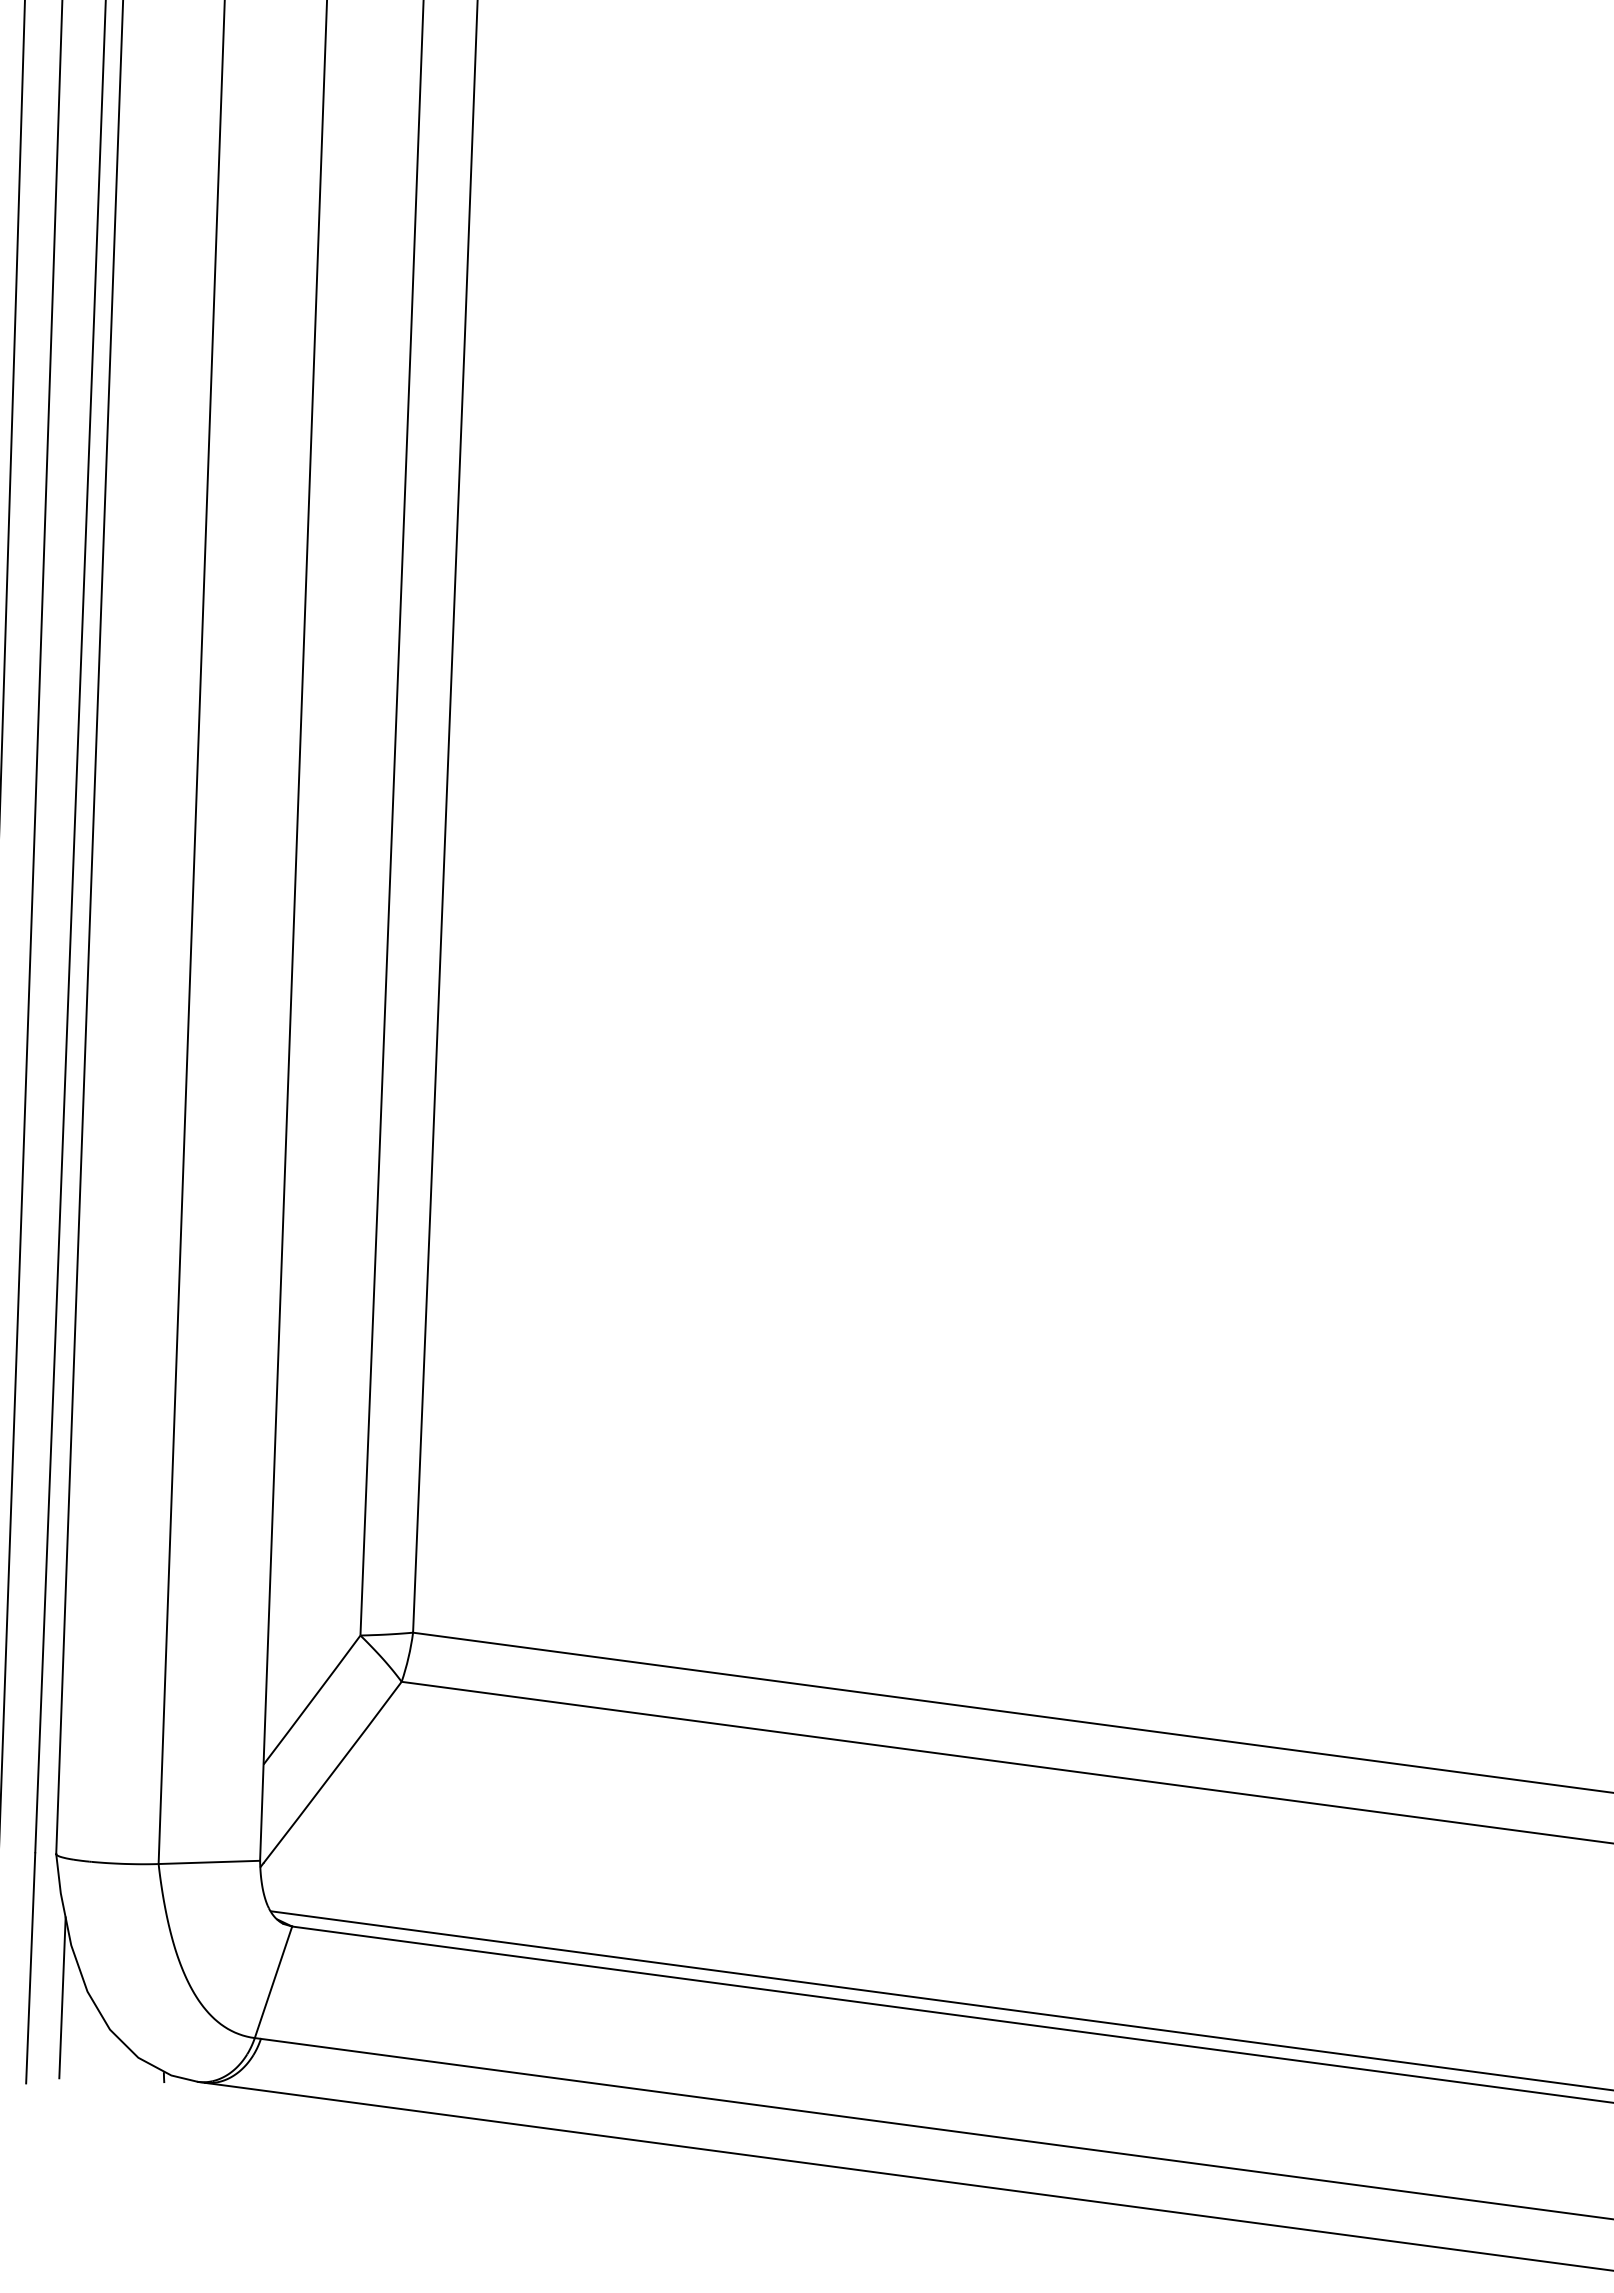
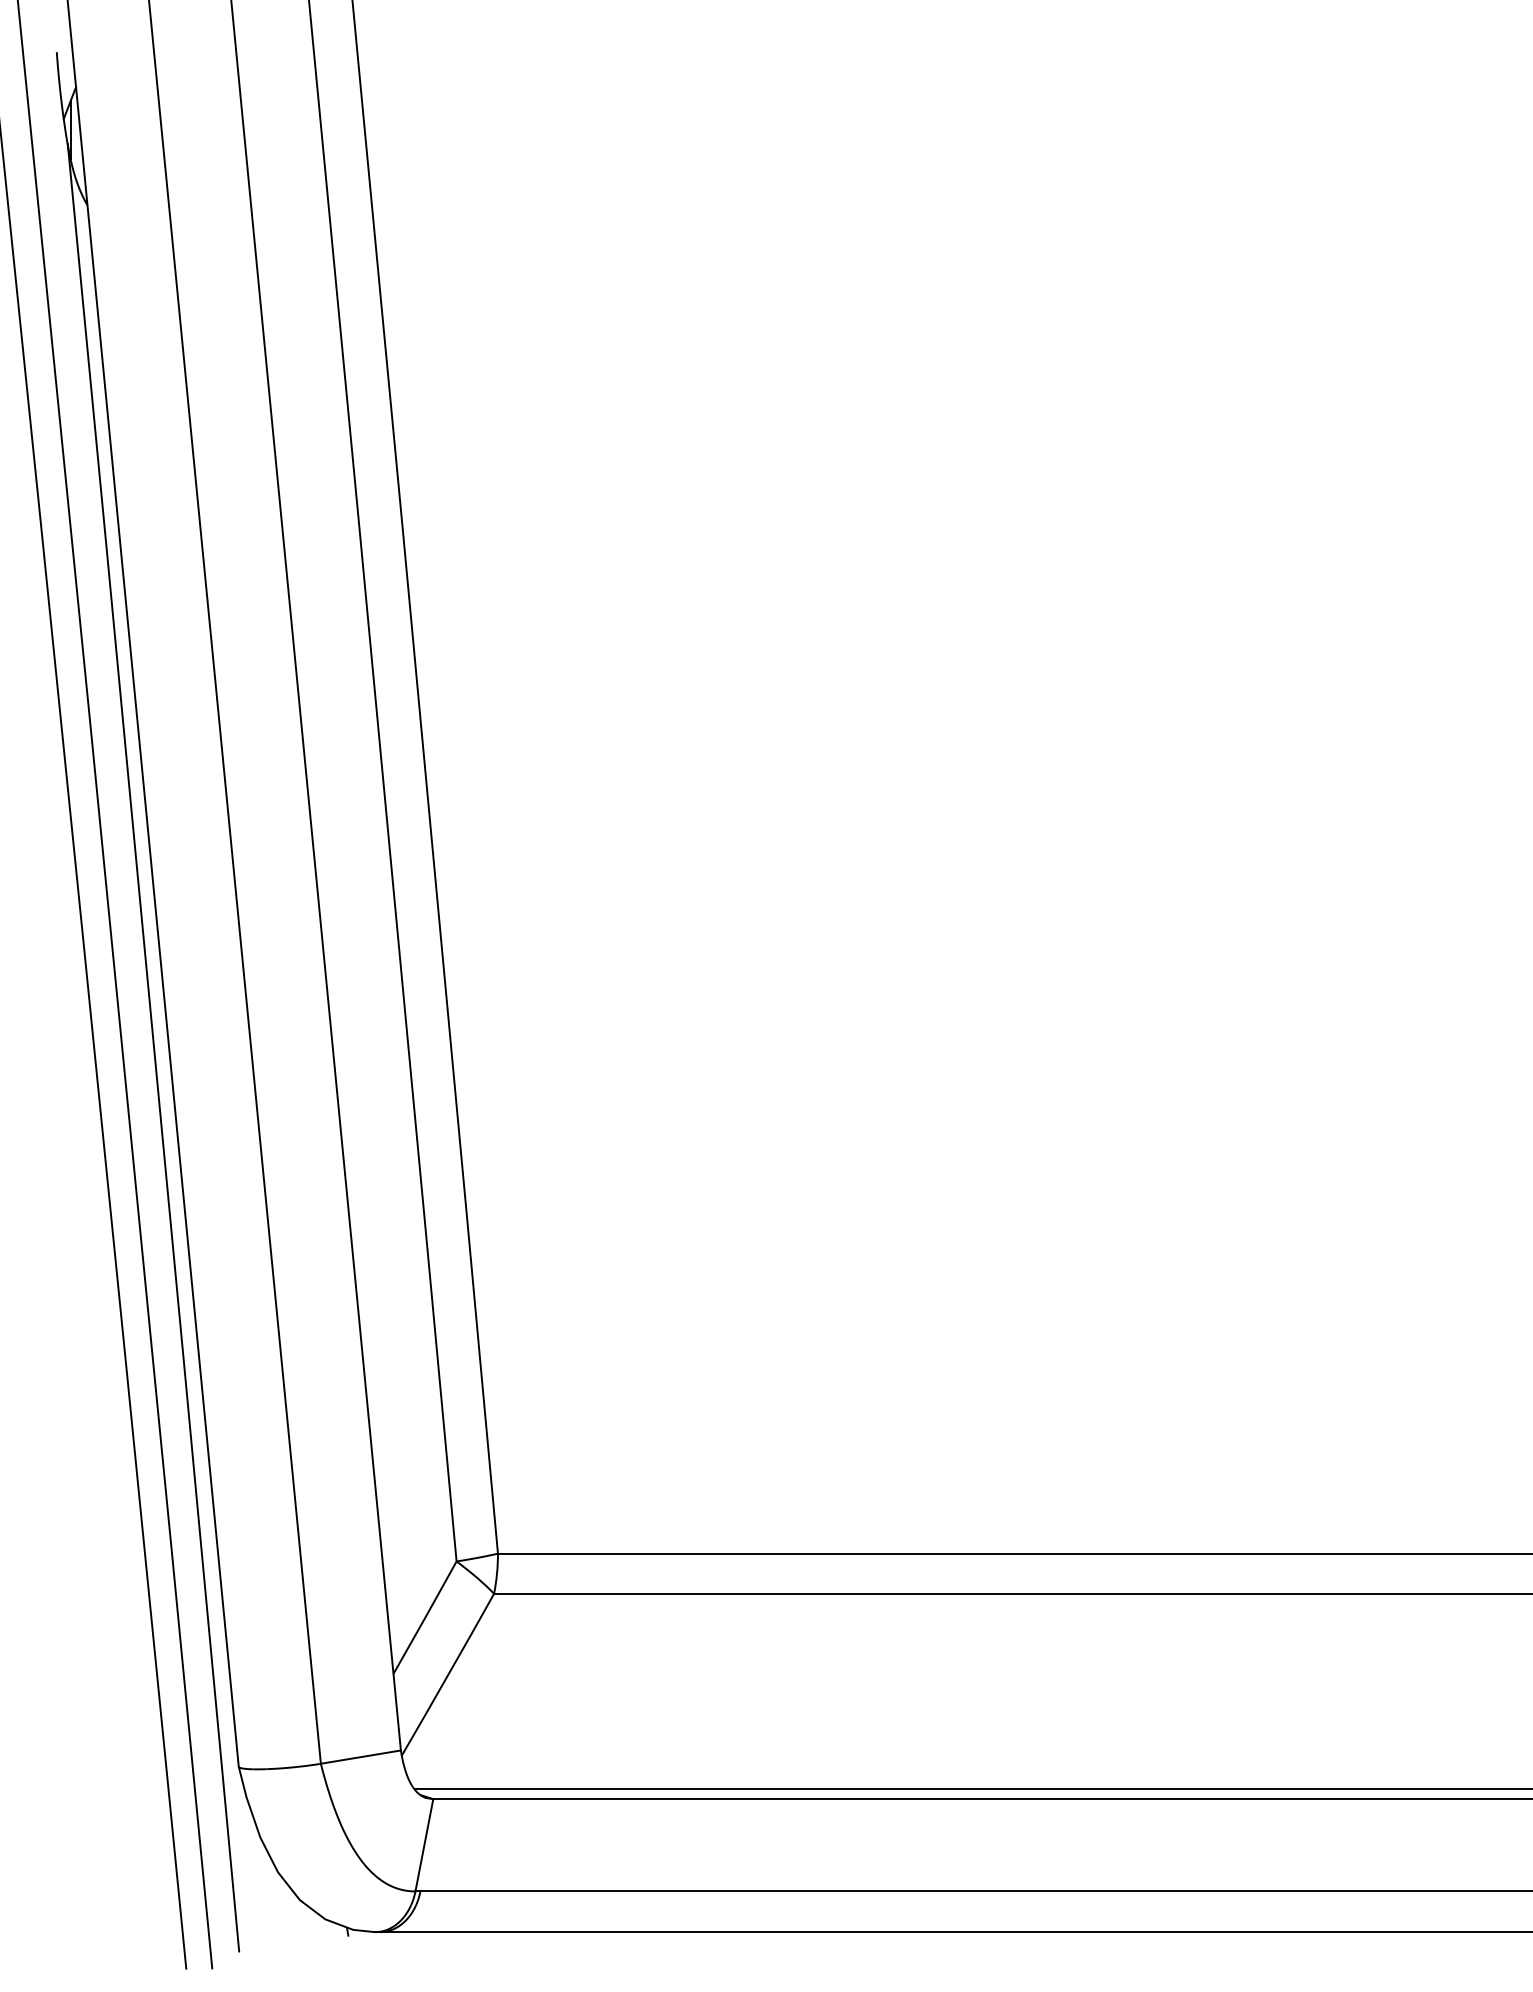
line: (62, 1997) -> (258, 1879), removed

